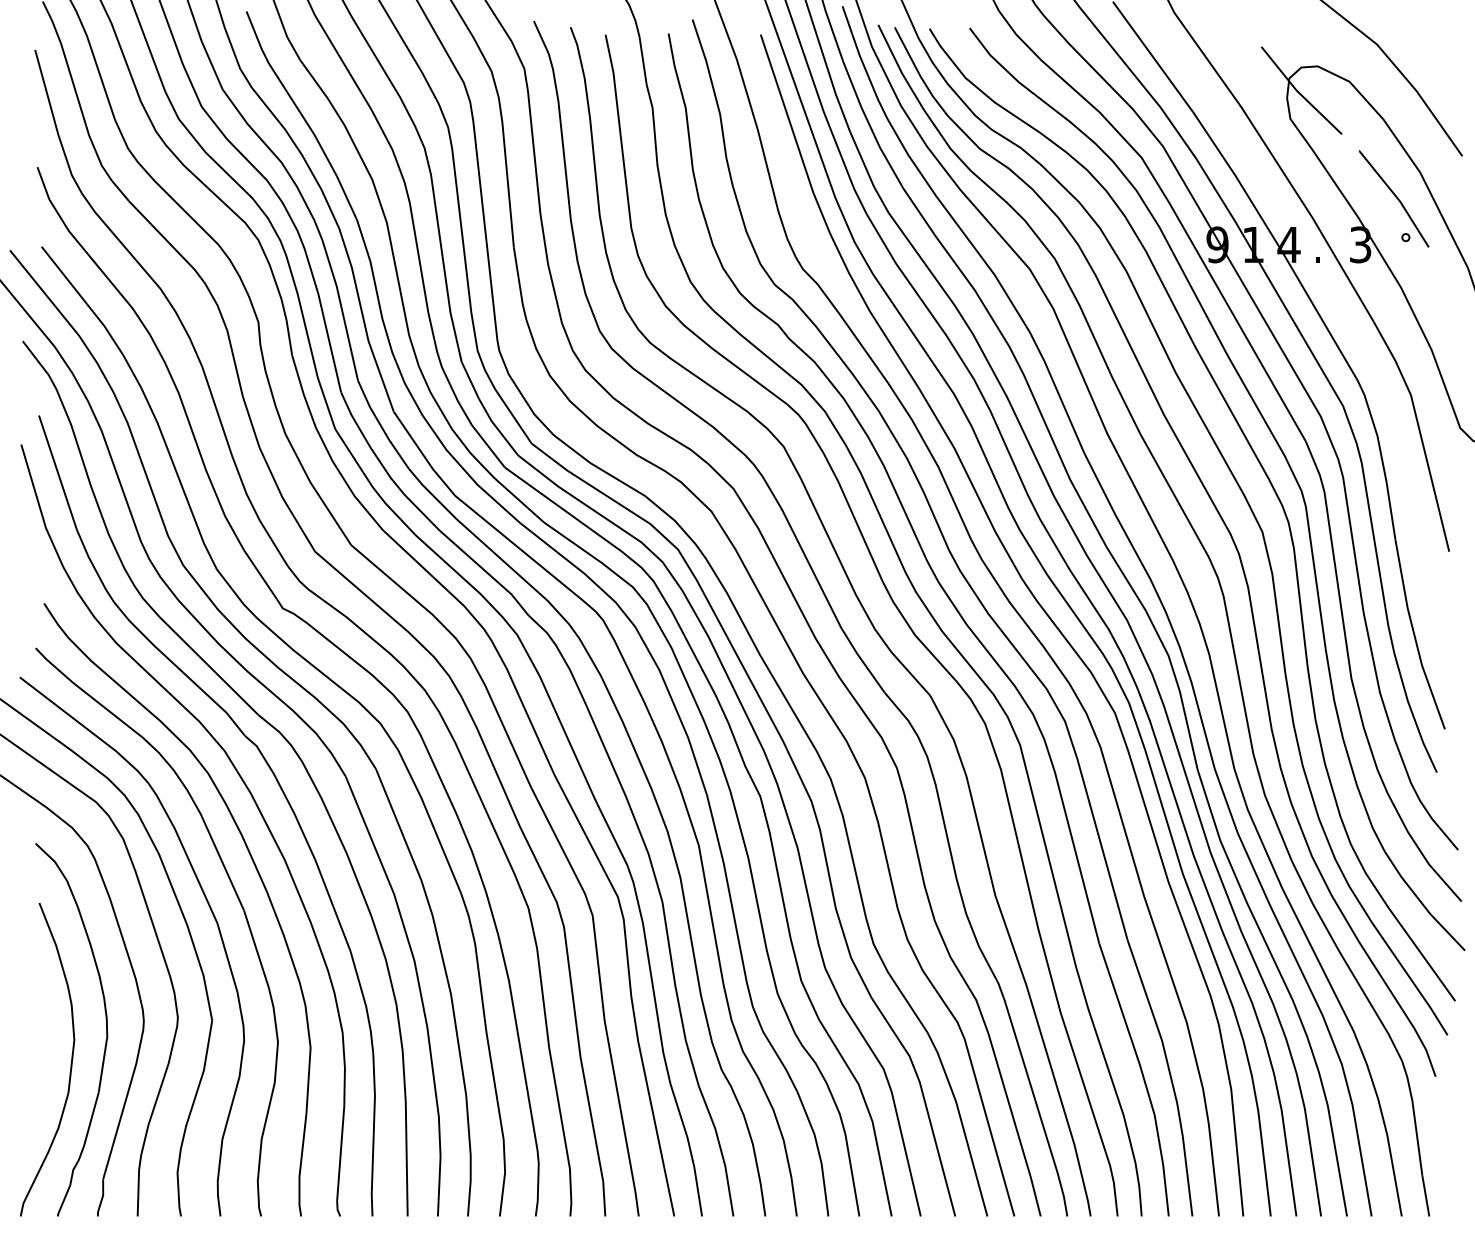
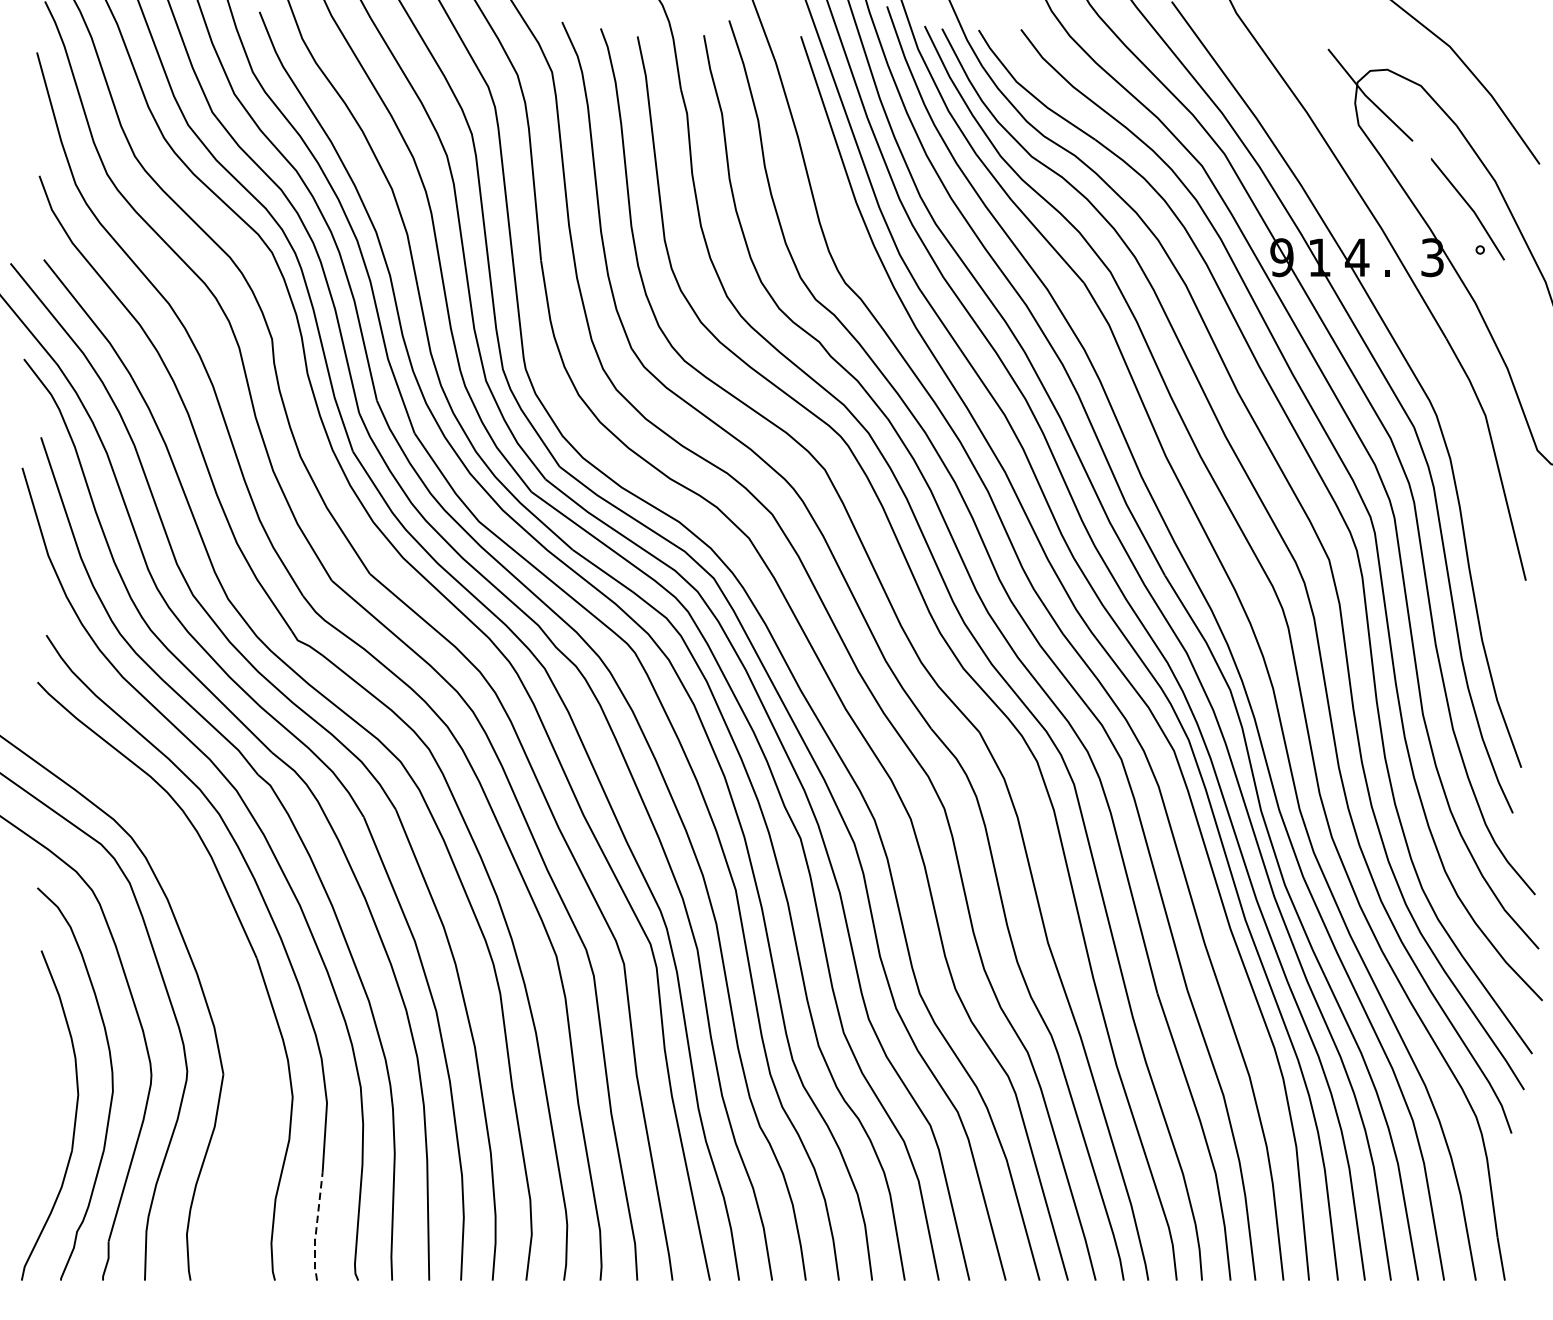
part: (212, 915) -> (223, 963), removed
line: (300, 1166) -> (316, 1228), solid -> dashed

